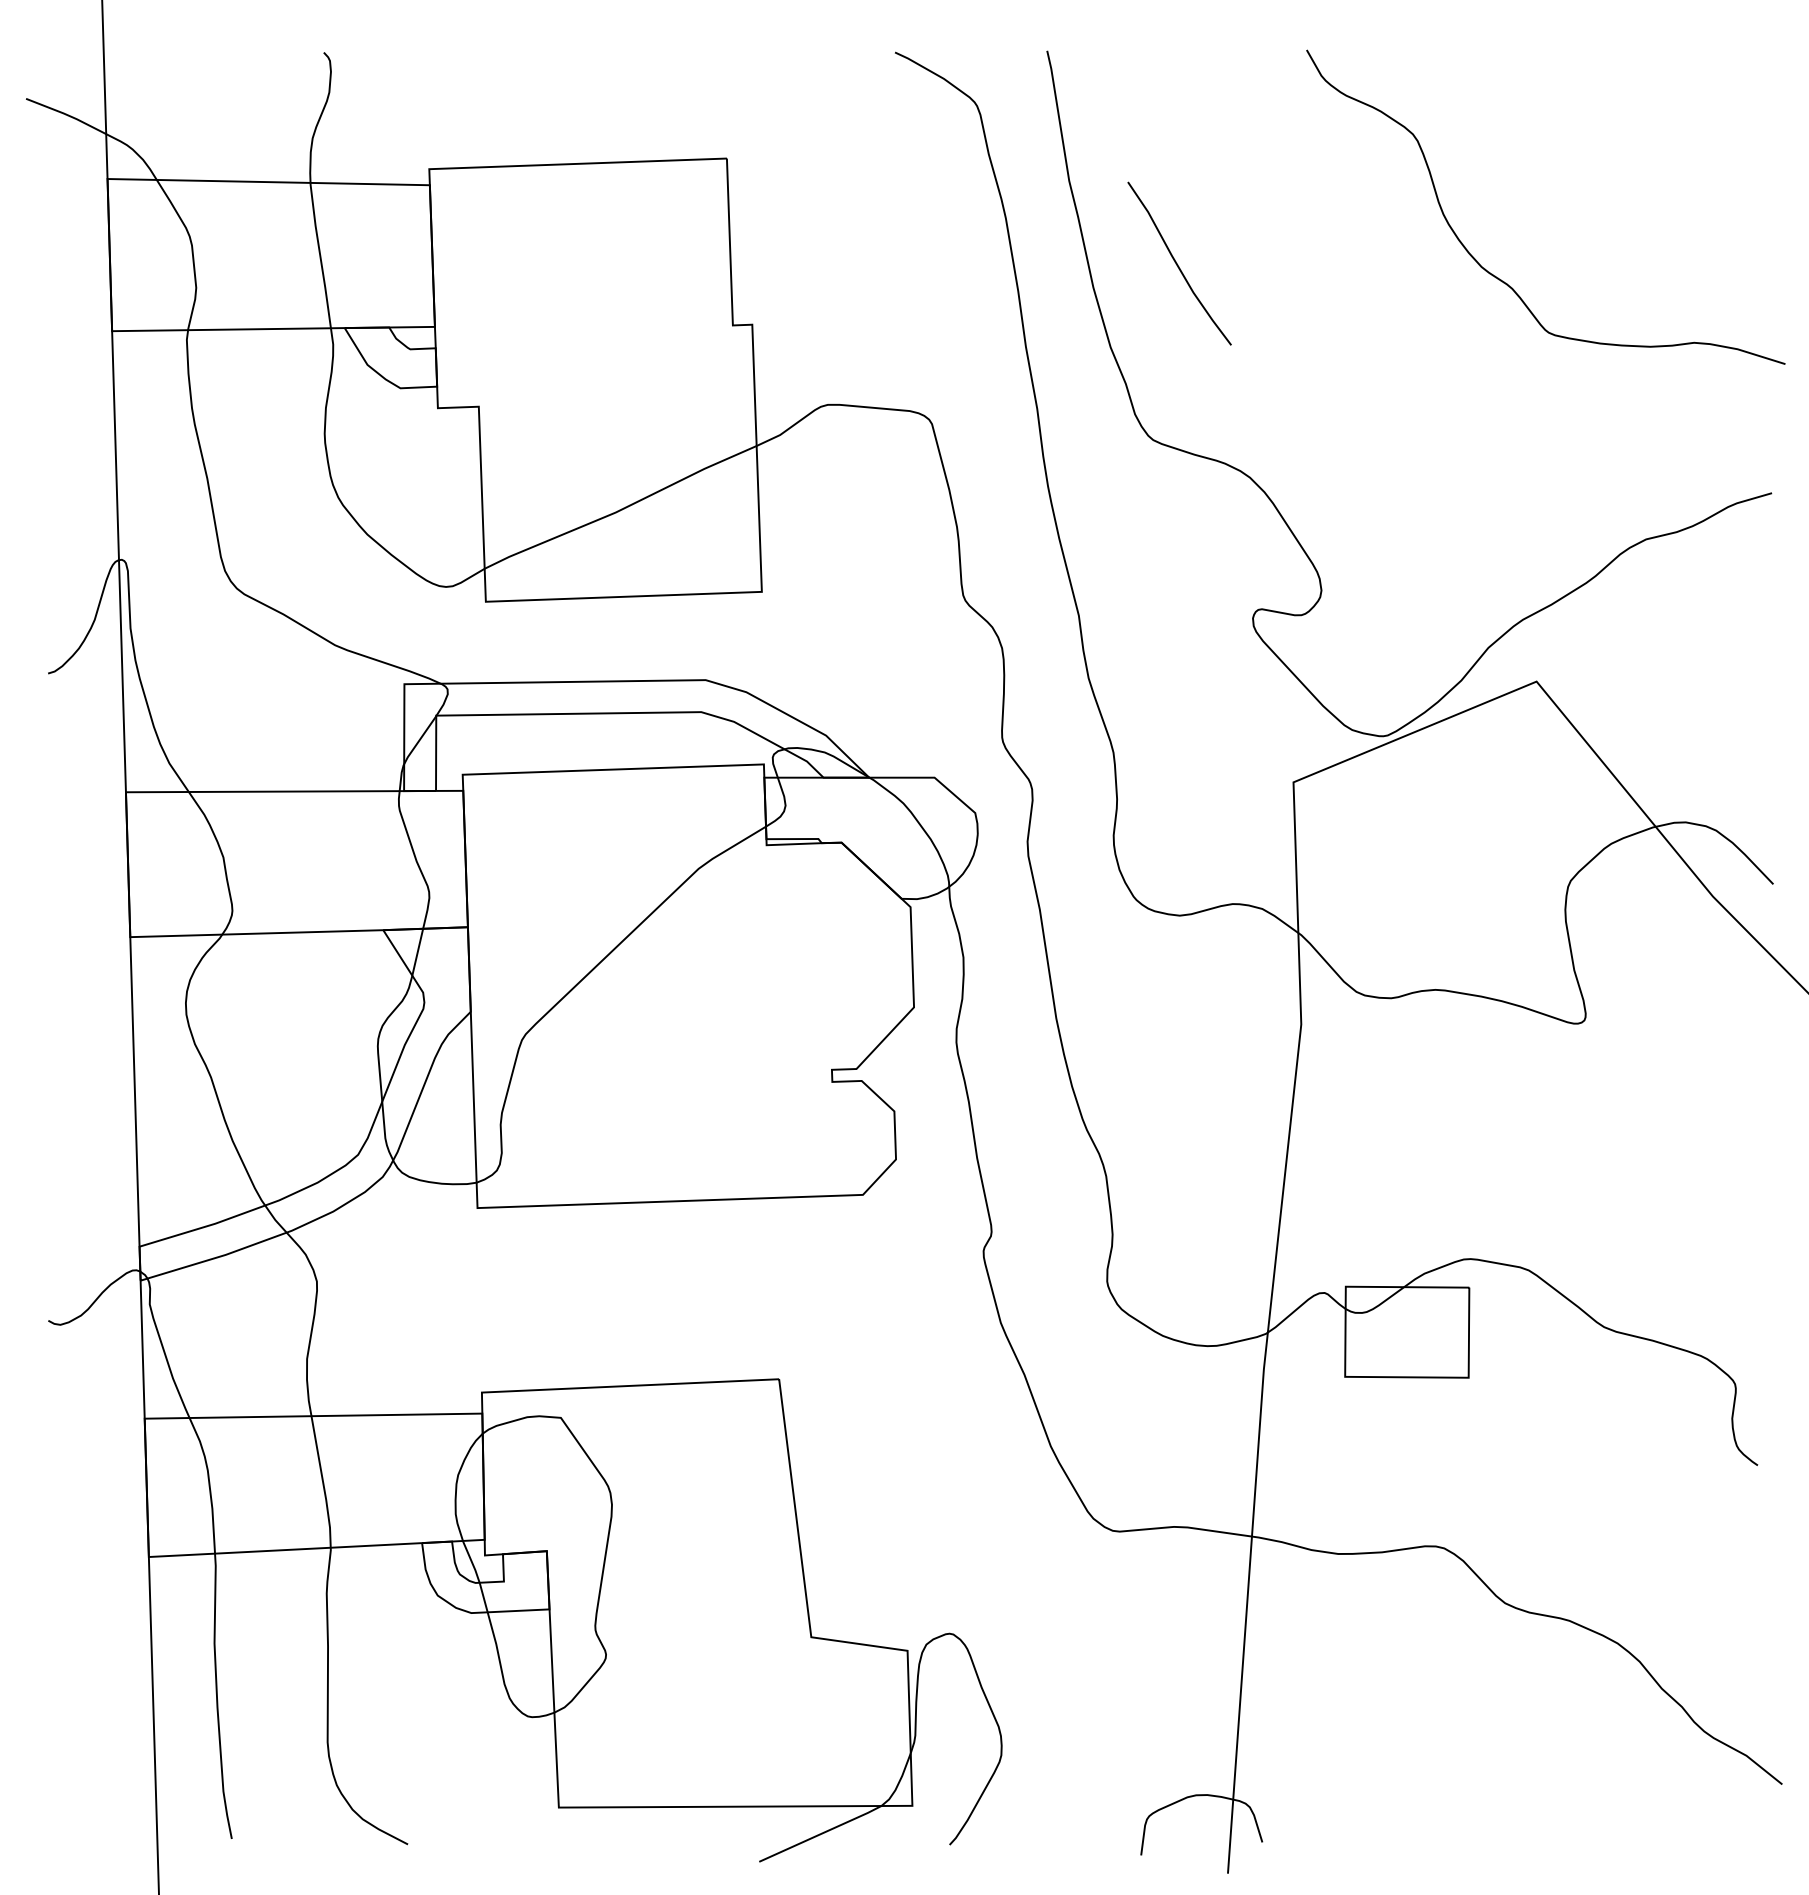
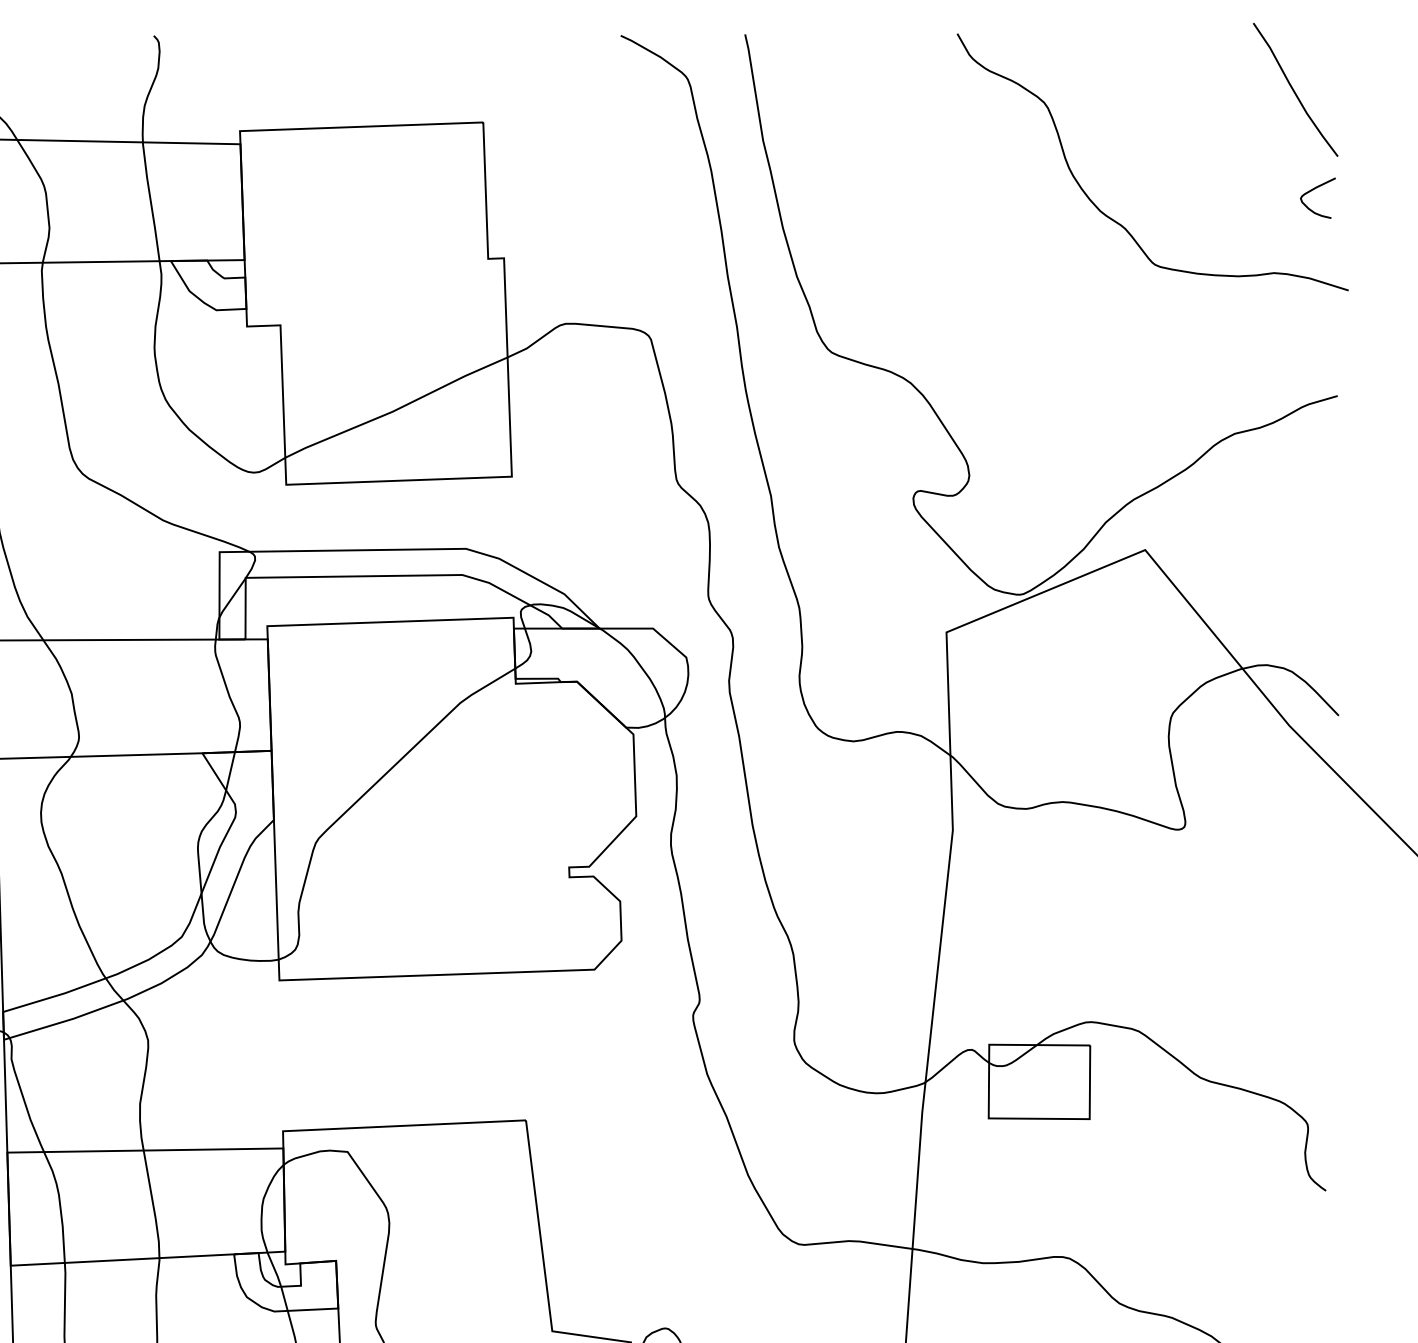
curve: (1742, 241) -> (1313, 190), added
curve: (1178, 264) -> (1294, 90), moved

